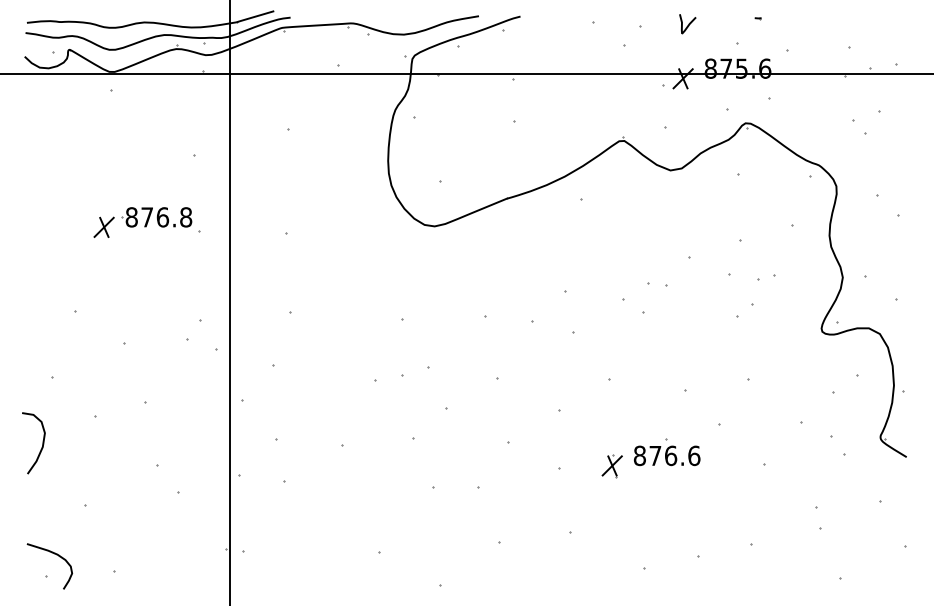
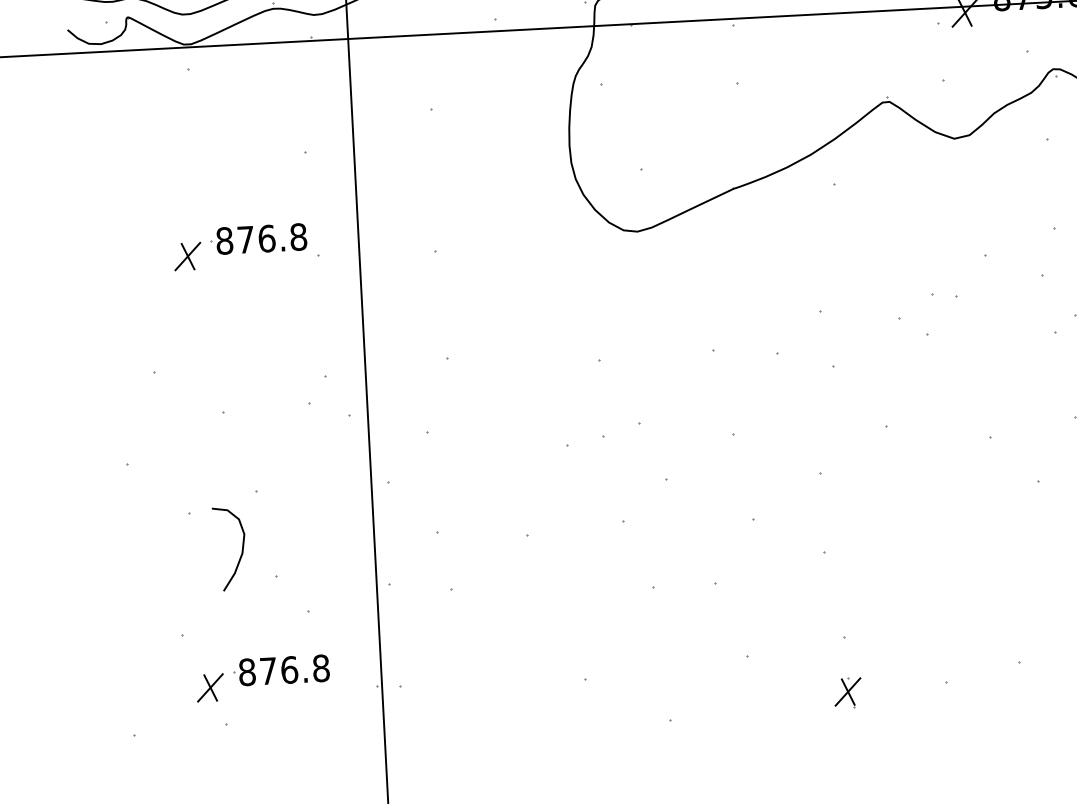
curve: (41, 447) -> (240, 554), moved
part: (667, 452) -> (970, 522), removed
part: (611, 466) -> (846, 692), moved
part: (142, 539) -> (262, 678), added
curve: (54, 554) -> (143, 705), removed

